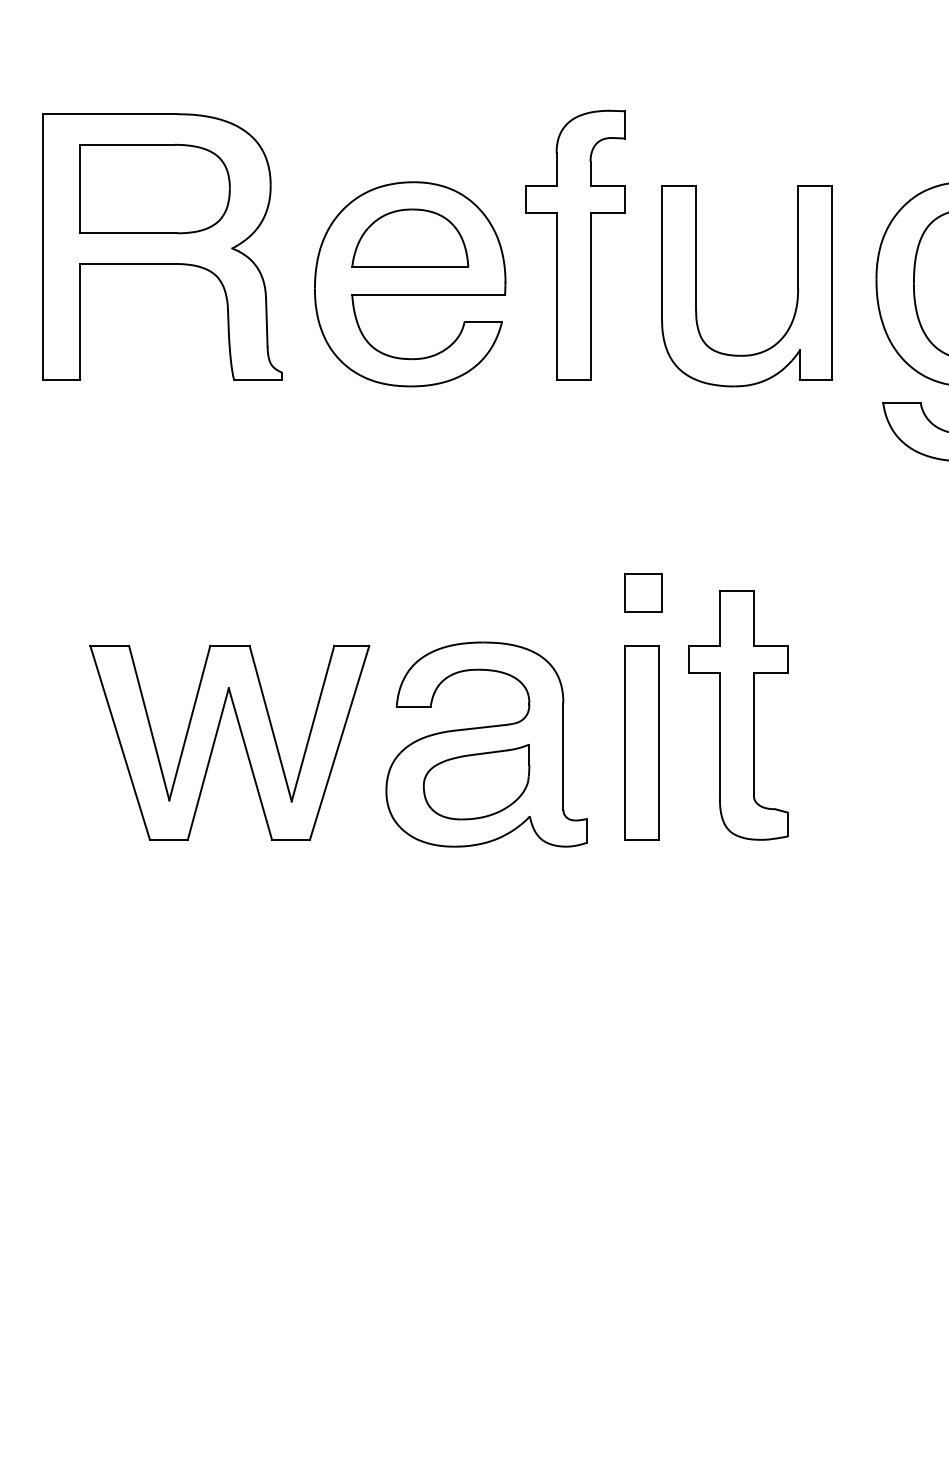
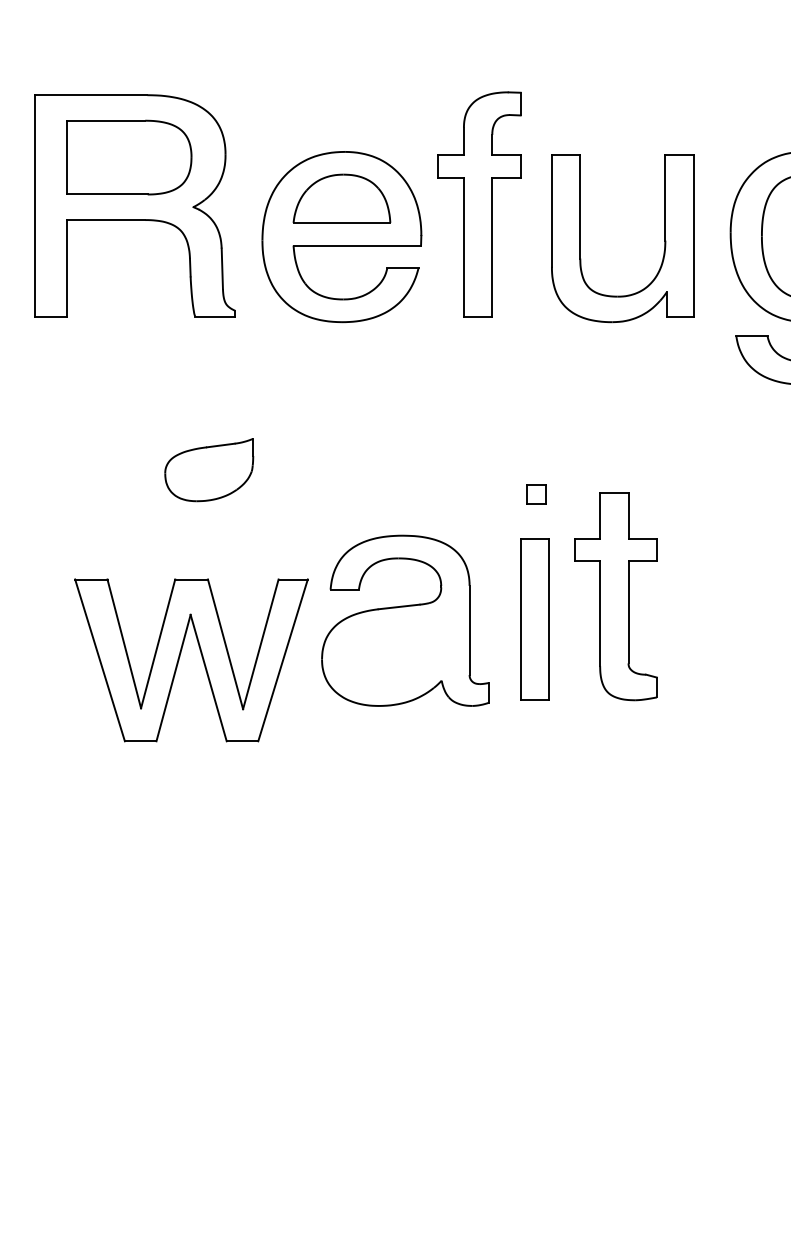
part: (643, 593) -> (536, 494), size x0.6
part: (241, 739) -> (201, 657), moved
part: (476, 782) -> (209, 470), moved

